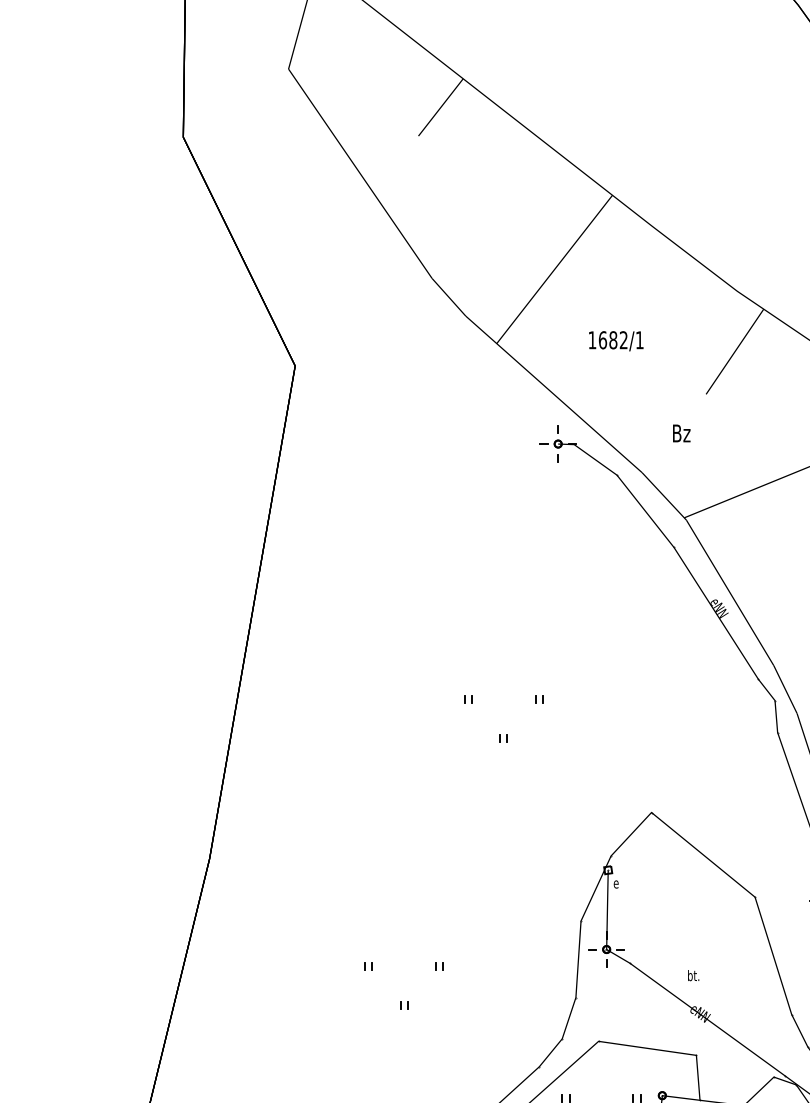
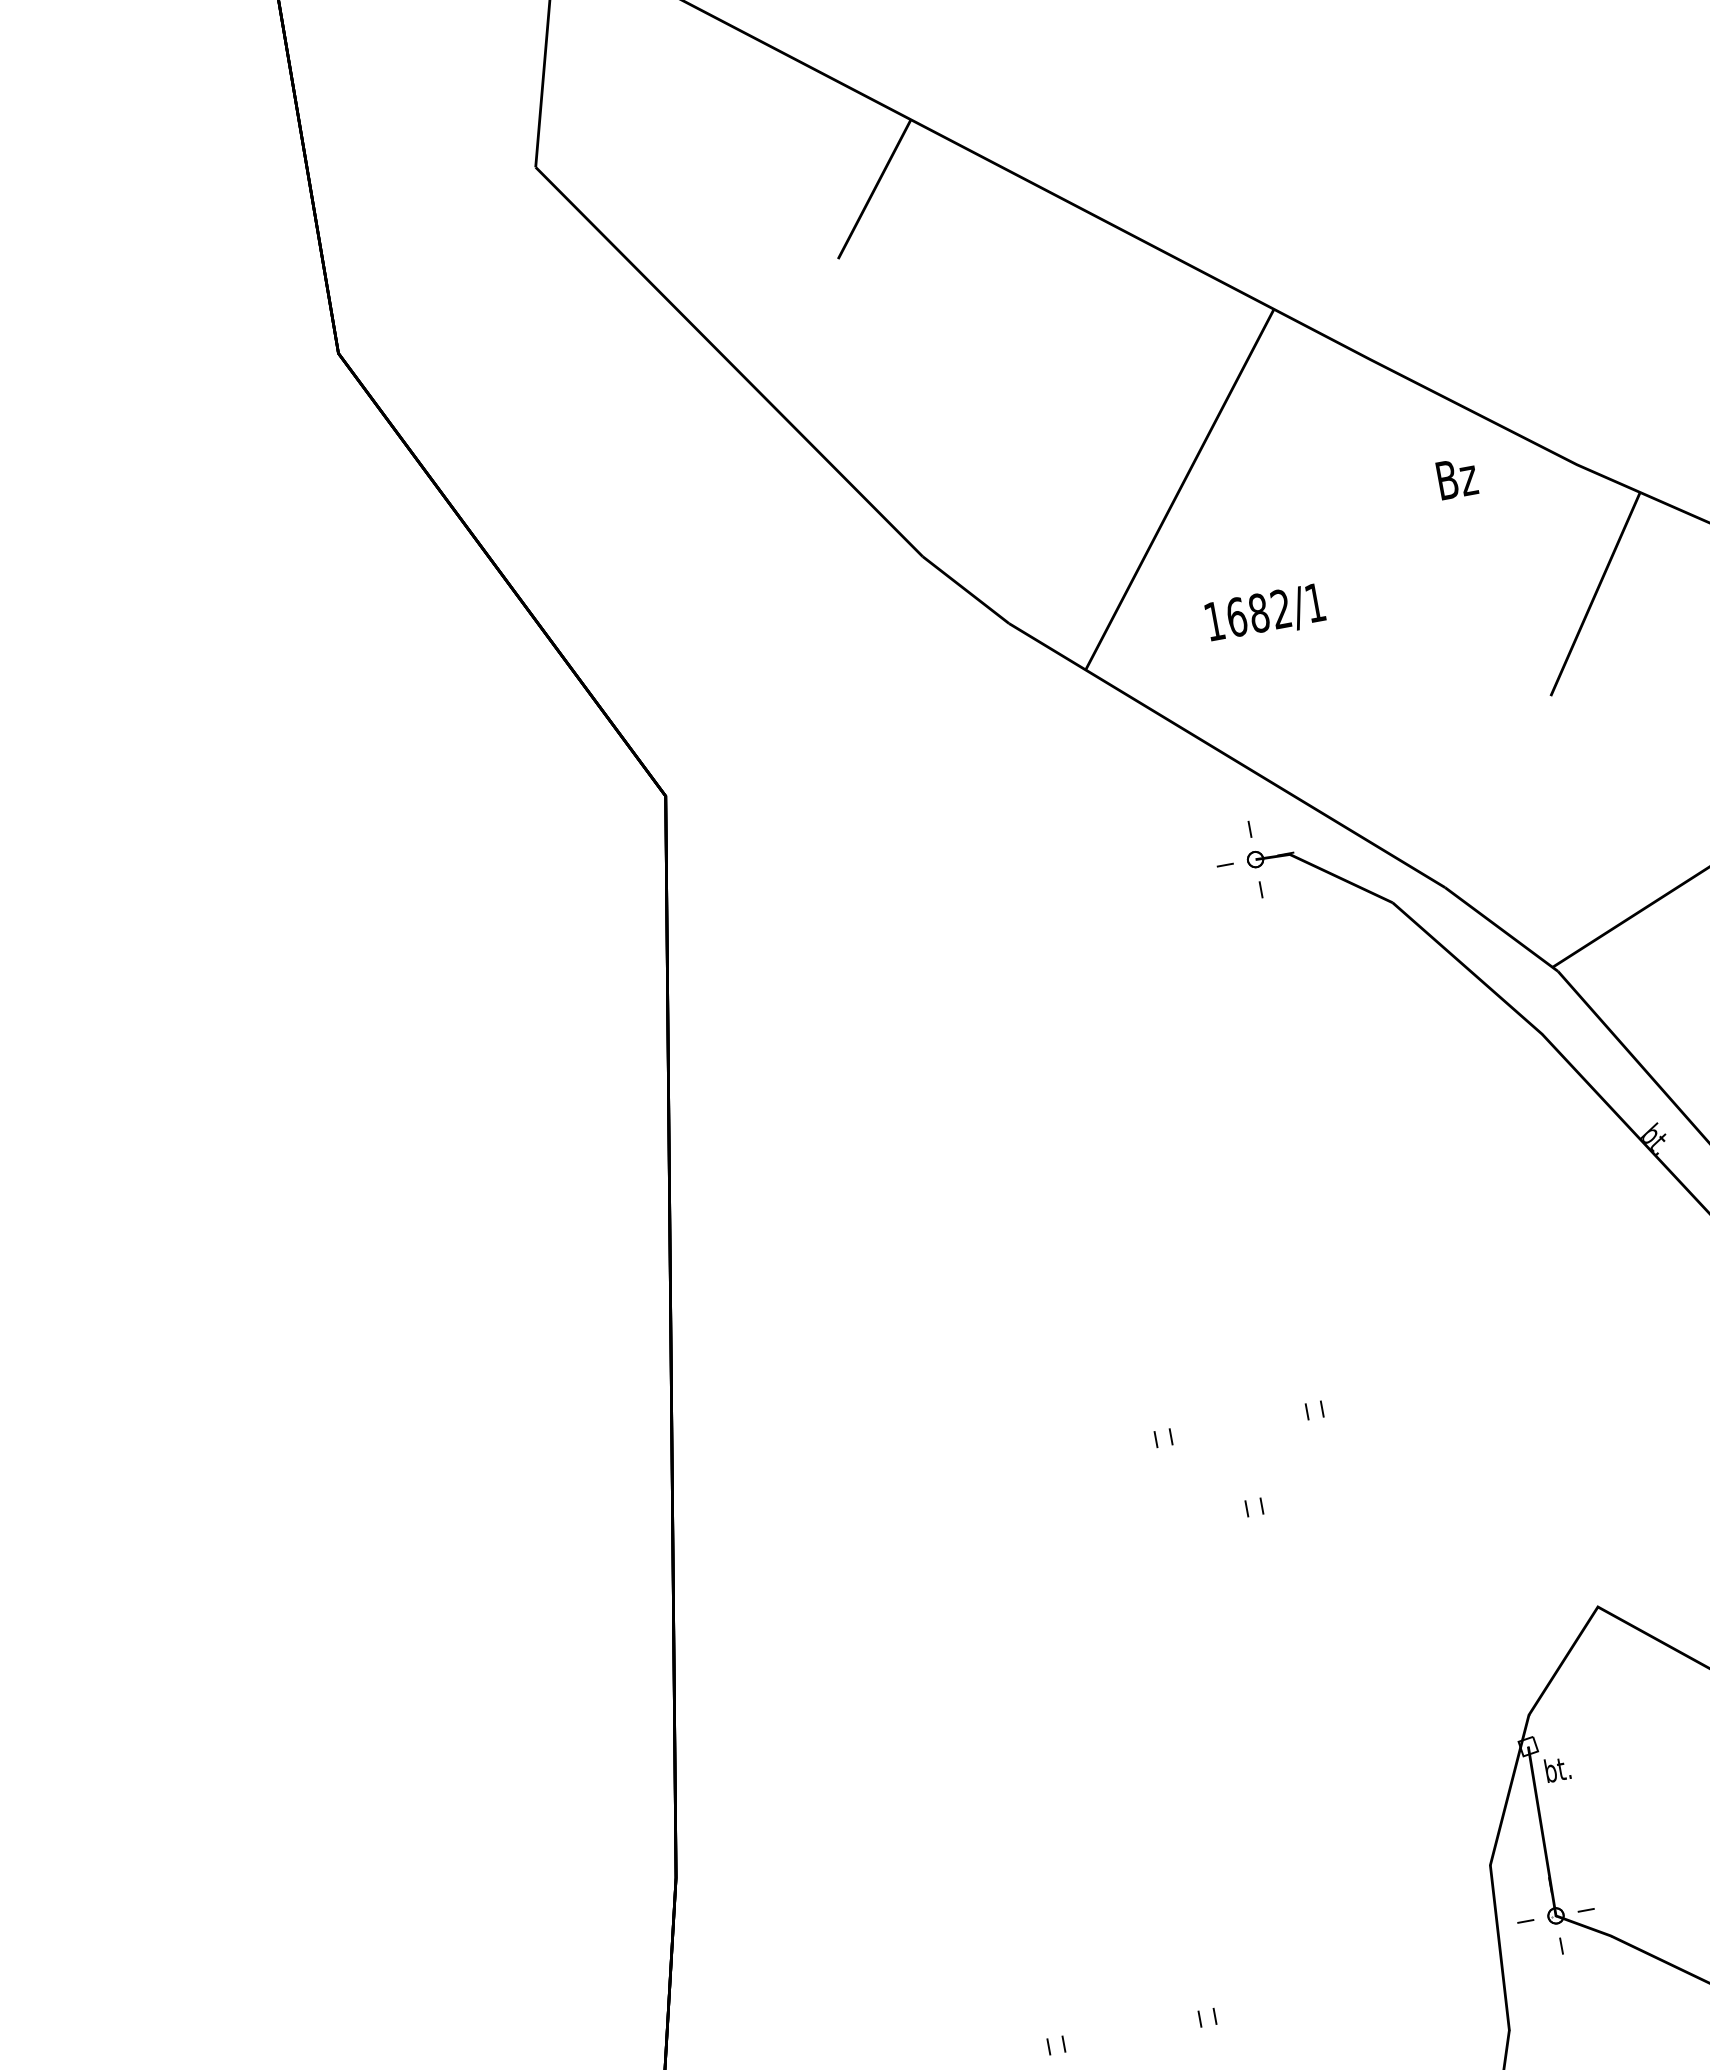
text: (616, 341) -> (1266, 614), moved
text: (681, 433) -> (1456, 478), moved
text: (719, 607) -> (1662, 1144), eNN -> bt.
text: (619, 882) -> (1557, 1768), e -> bt.

